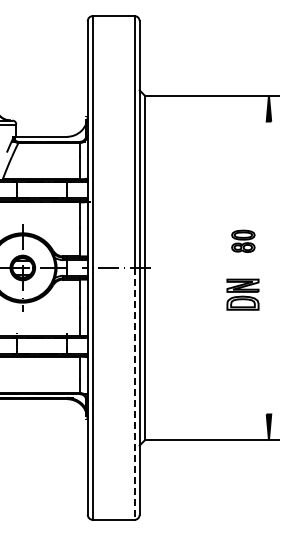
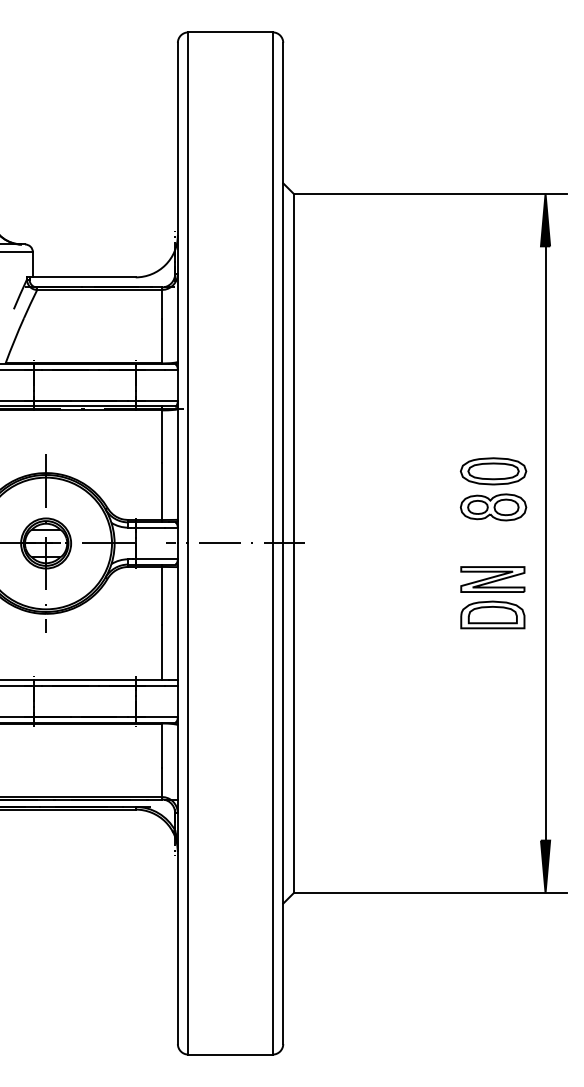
part: (243, 241) -> (493, 489), size x1.43
line: (268, 267) -> (544, 542), added
line: (134, 393) -> (272, 798), dashed -> solid

